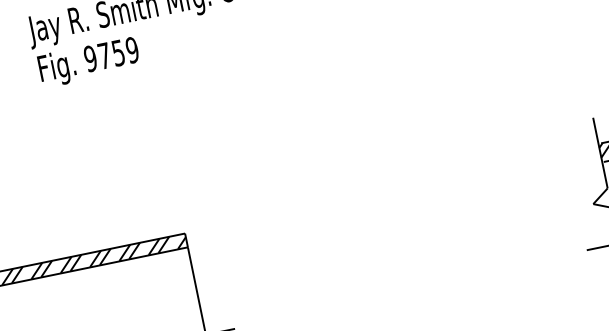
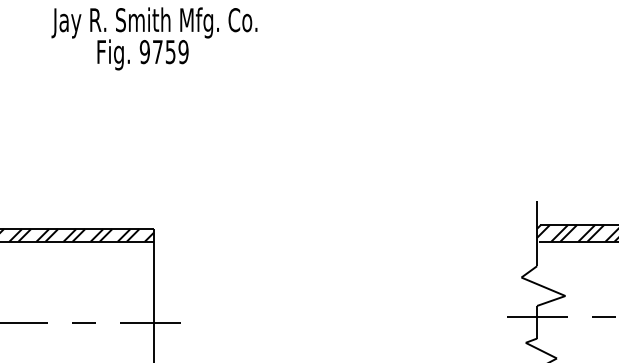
text: (88, 61) -> (142, 54), moved

